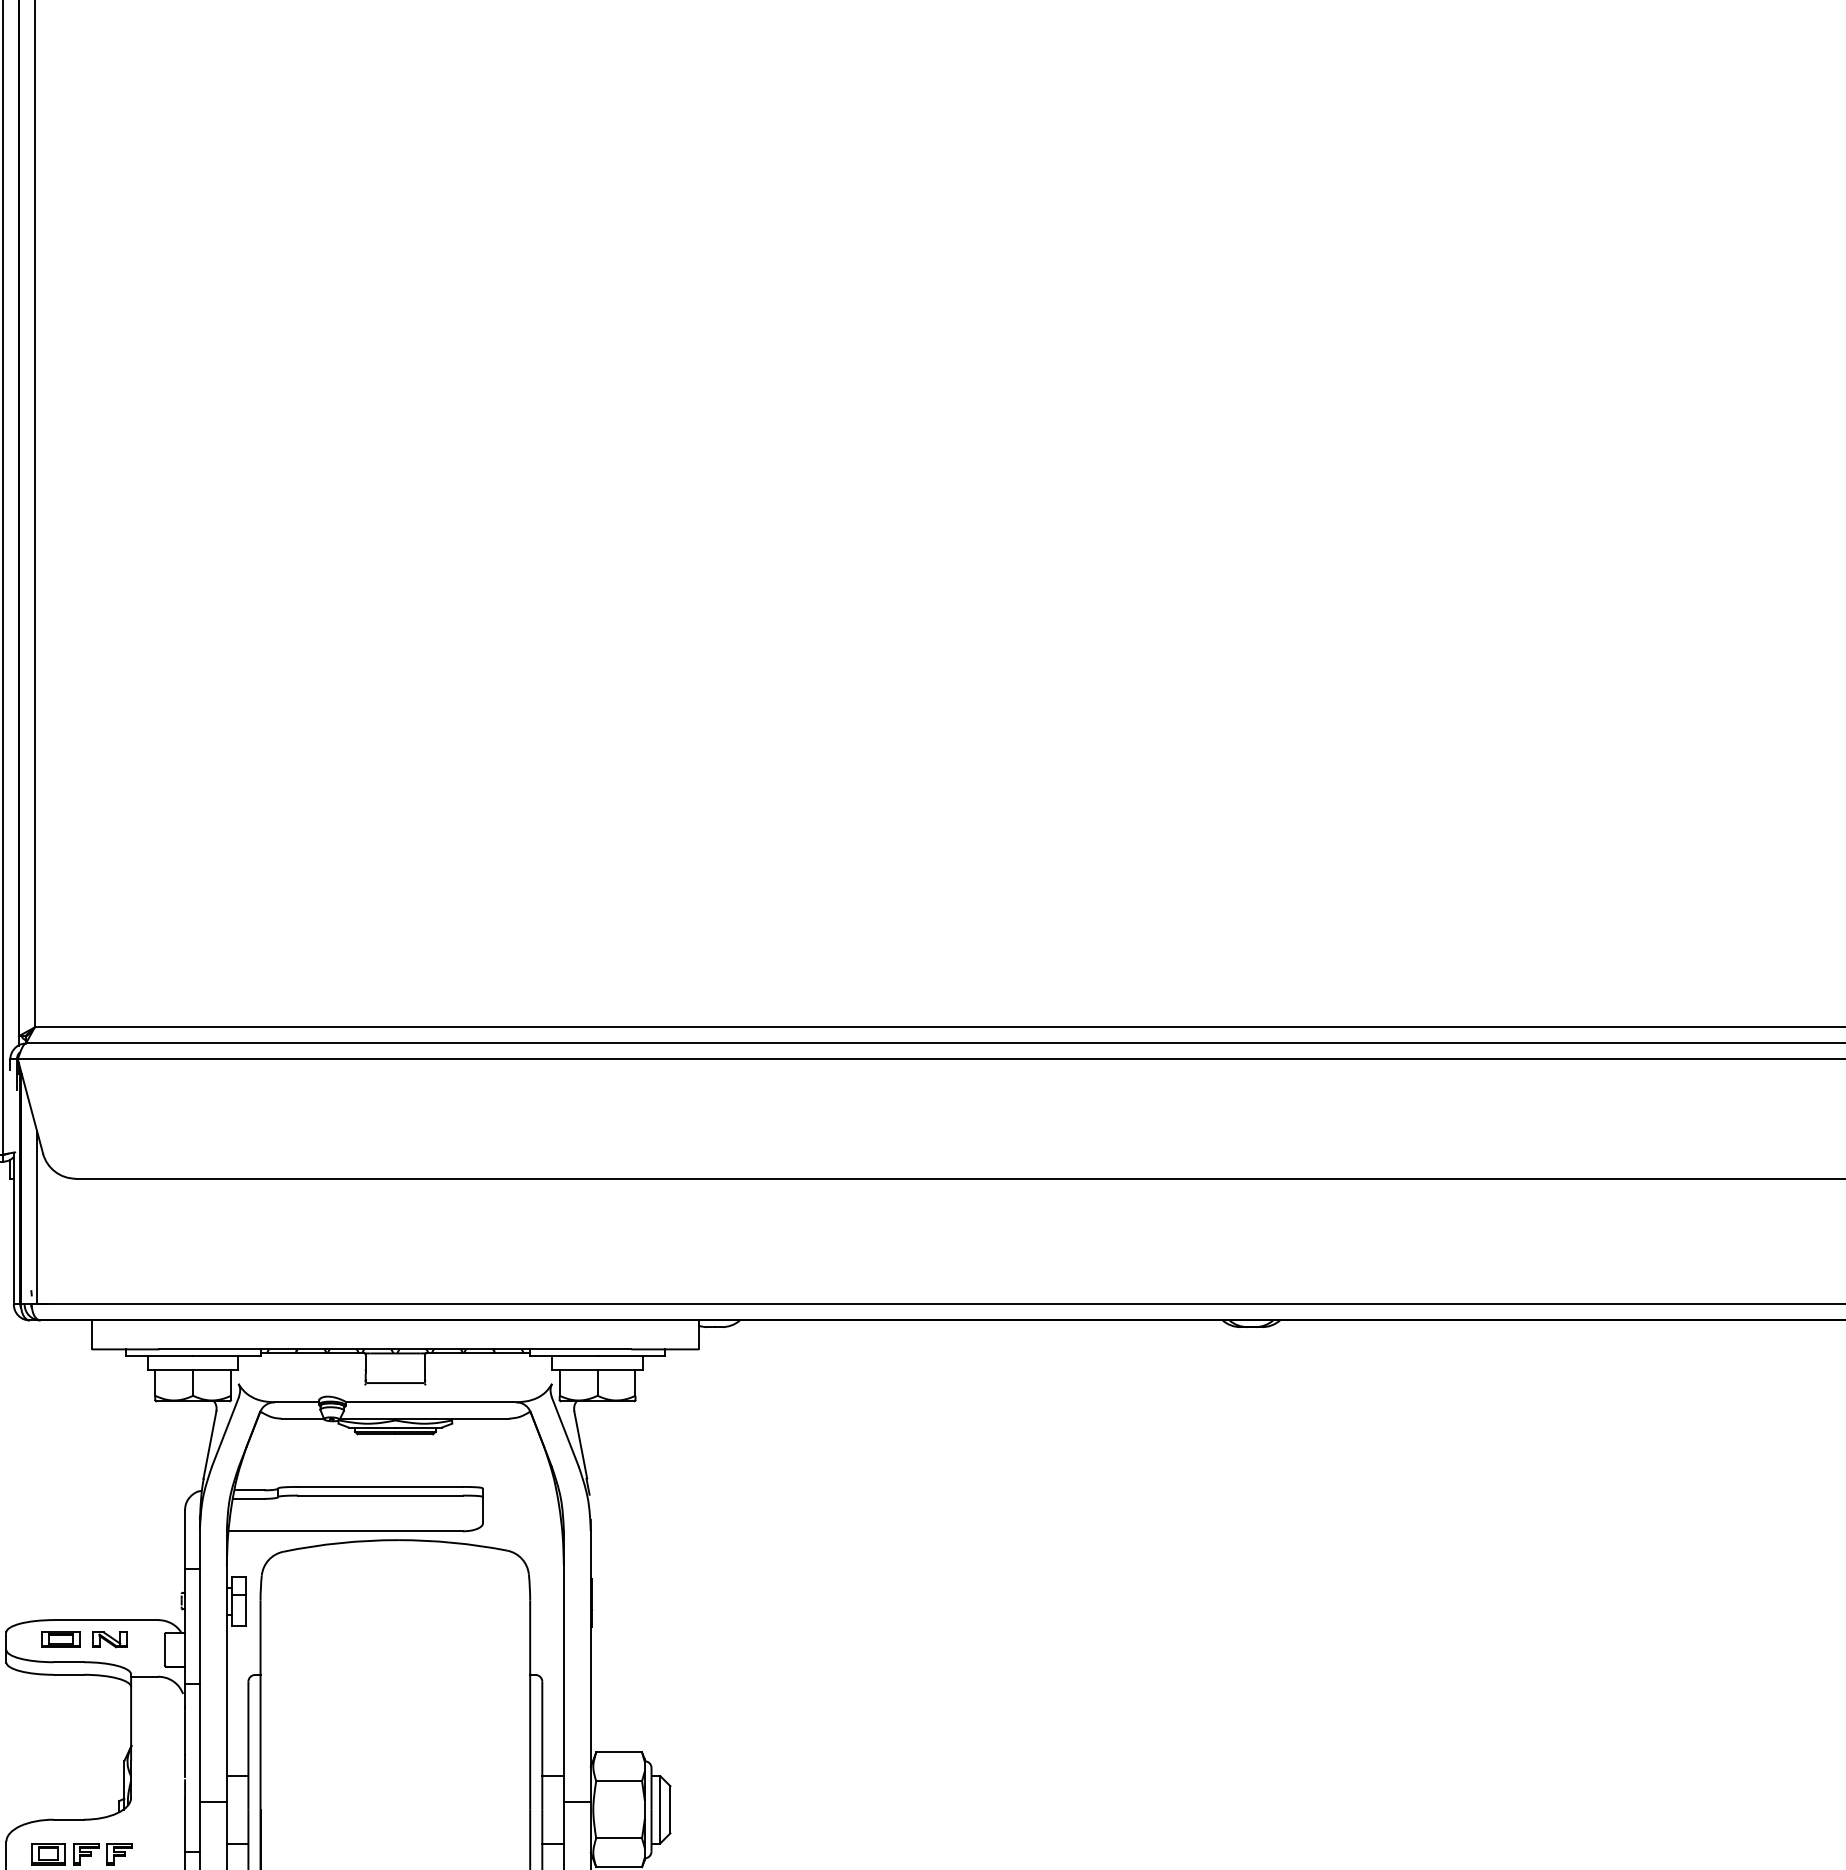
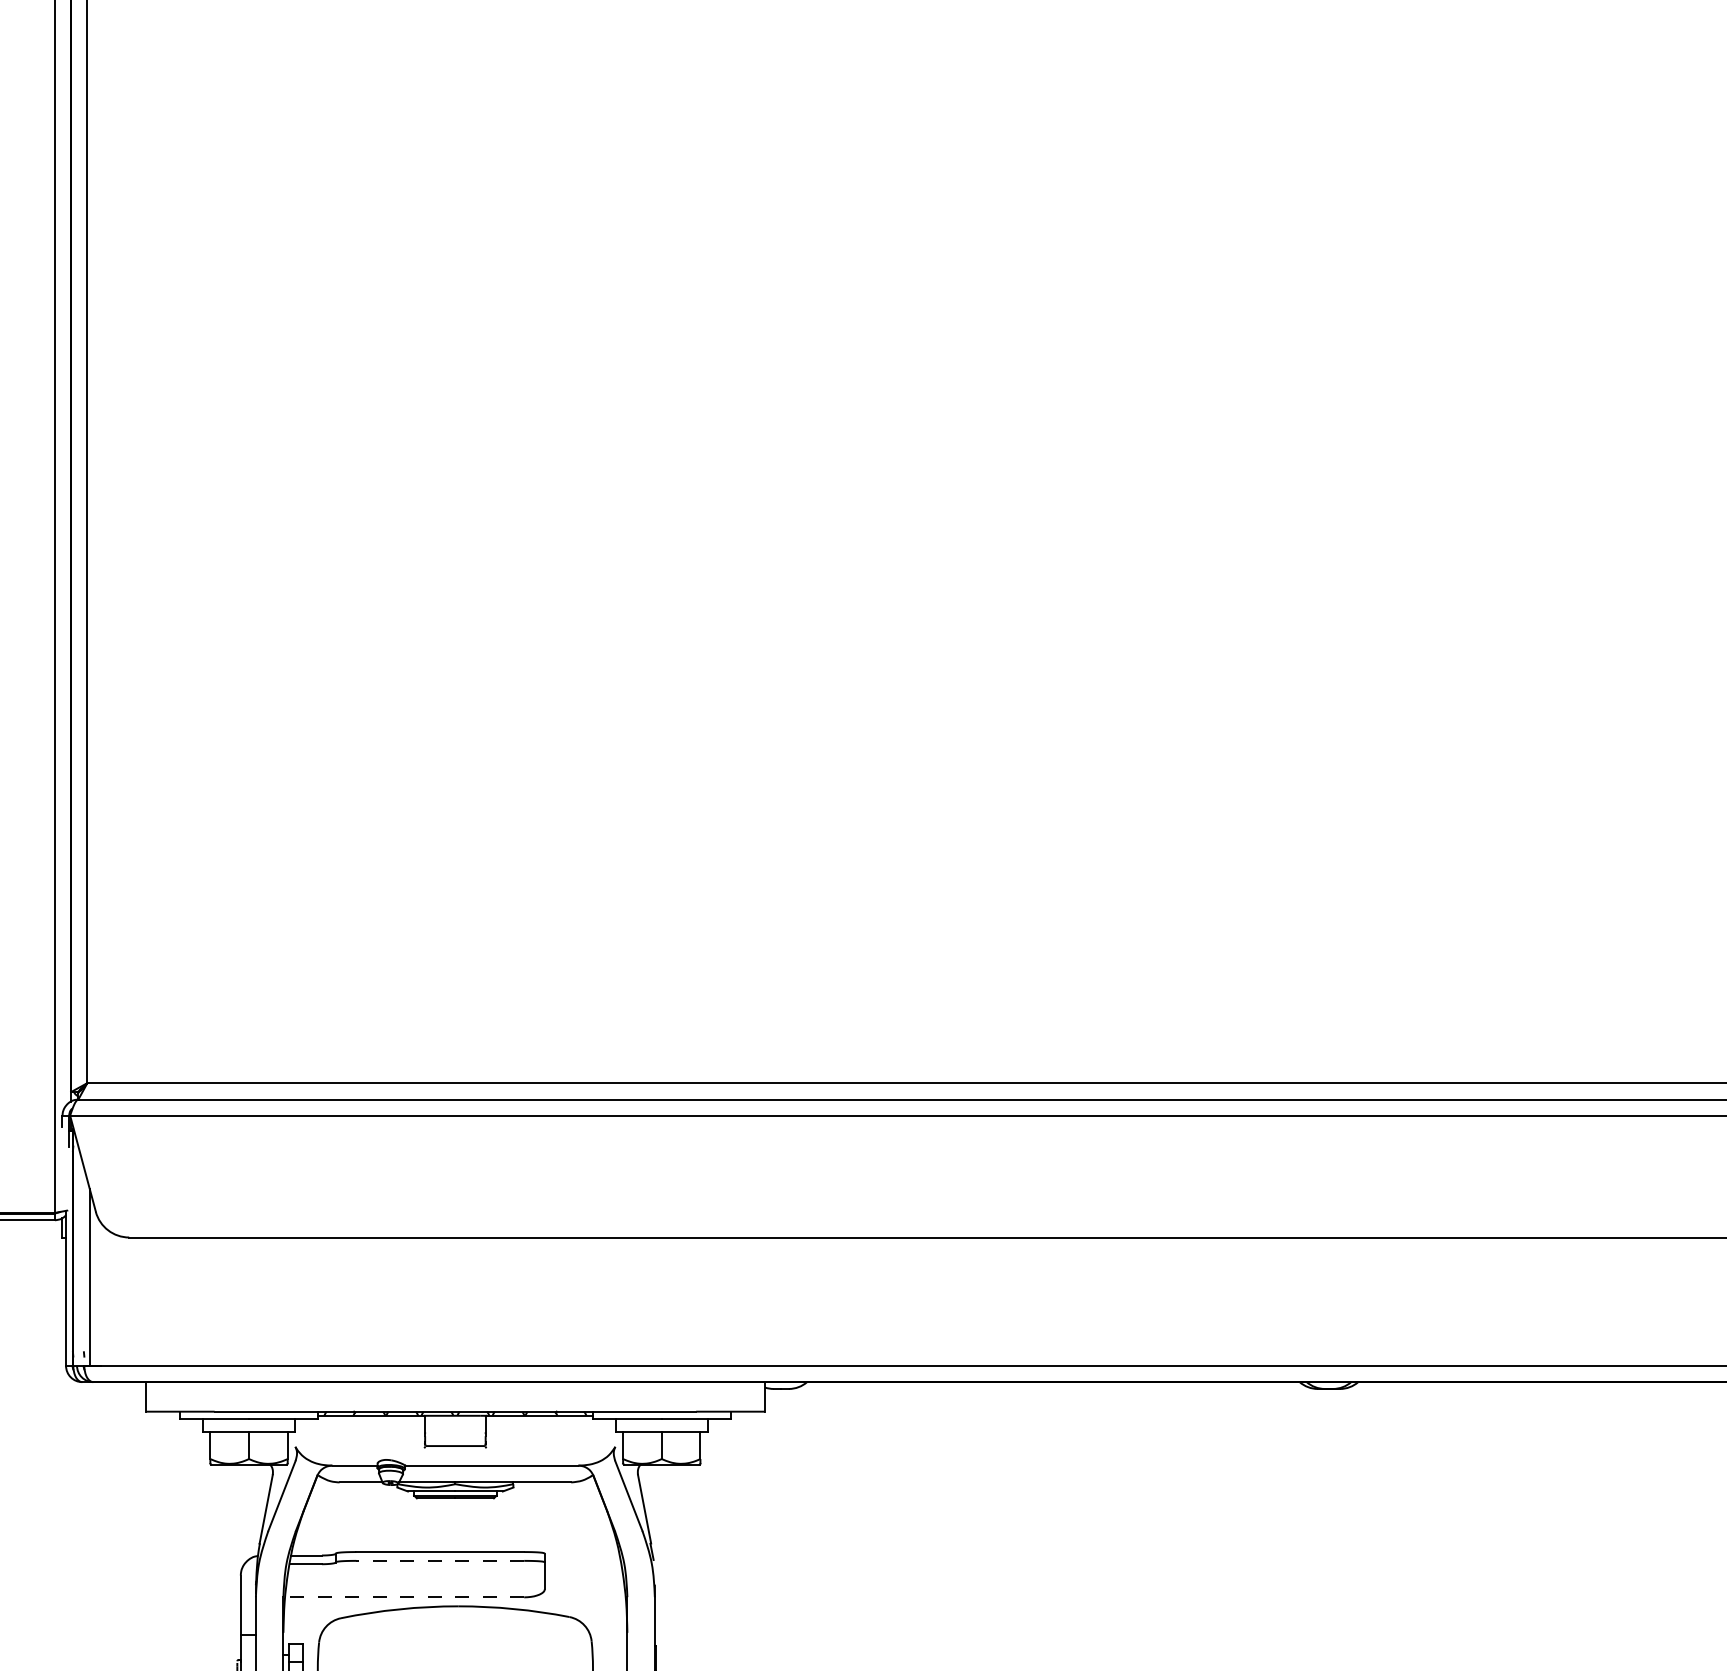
line: (380, 1495) -> (440, 1560), solid -> dashed
line: (345, 1531) -> (404, 1597), solid -> dashed

